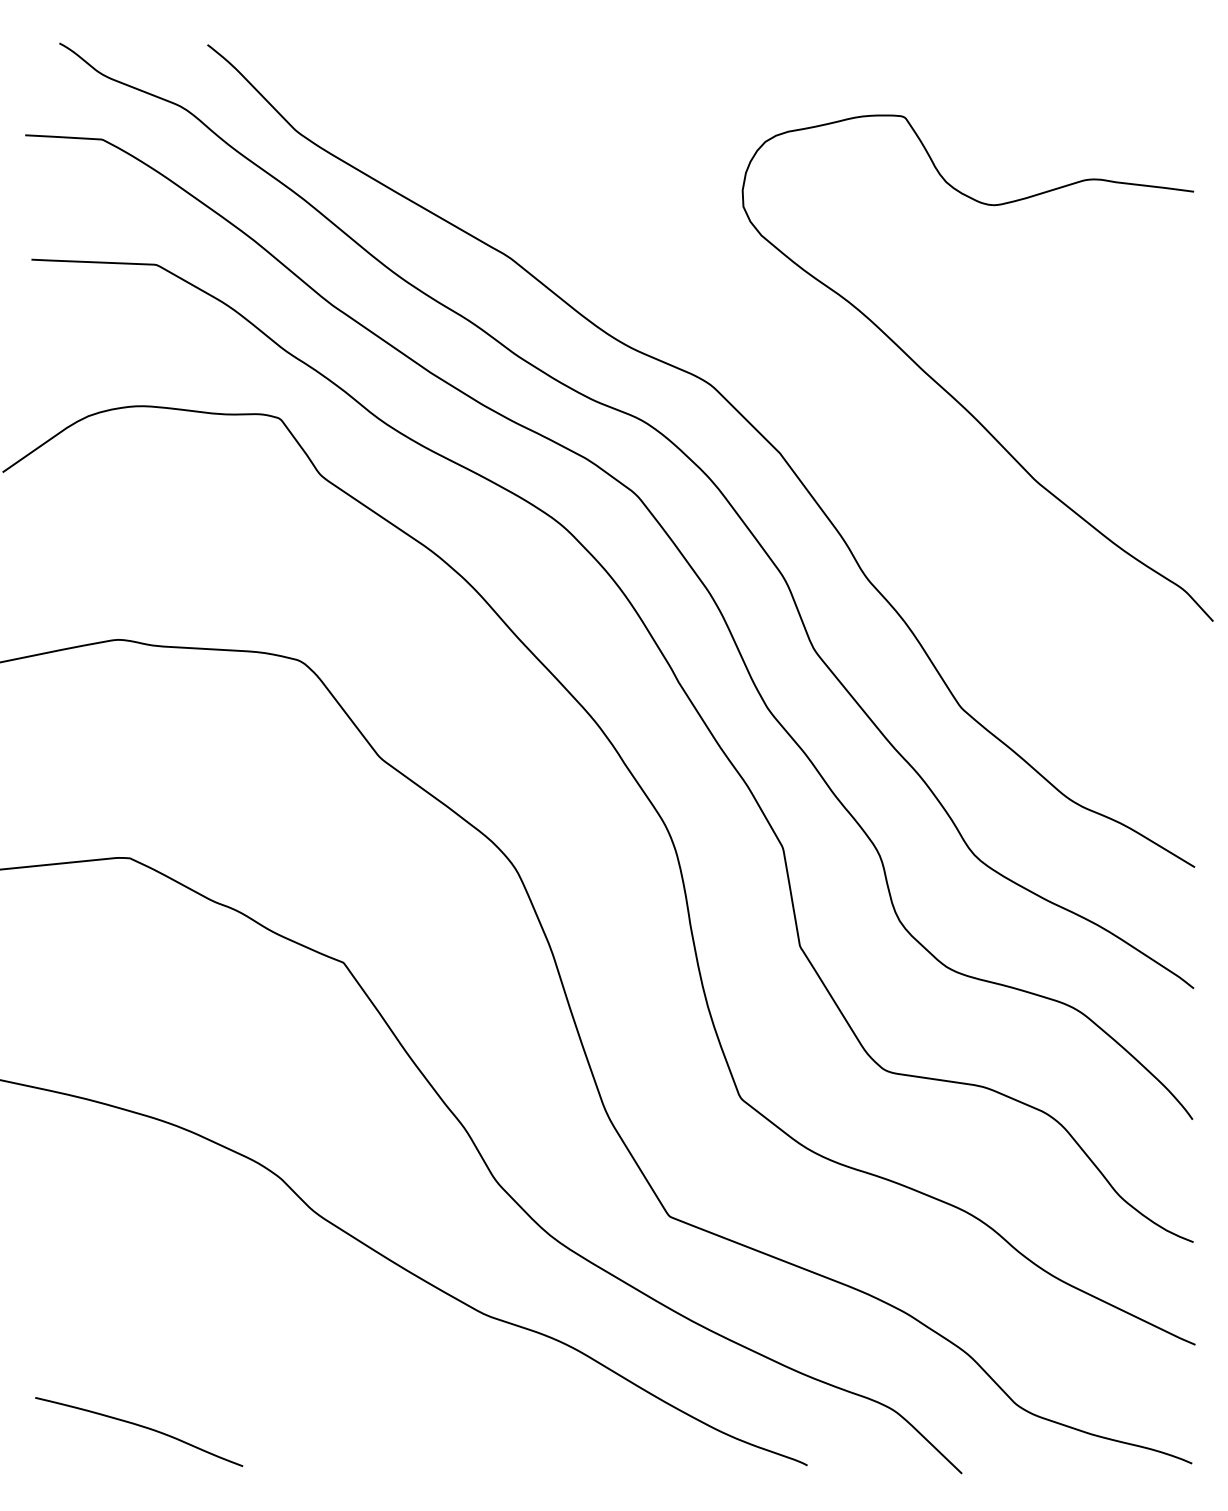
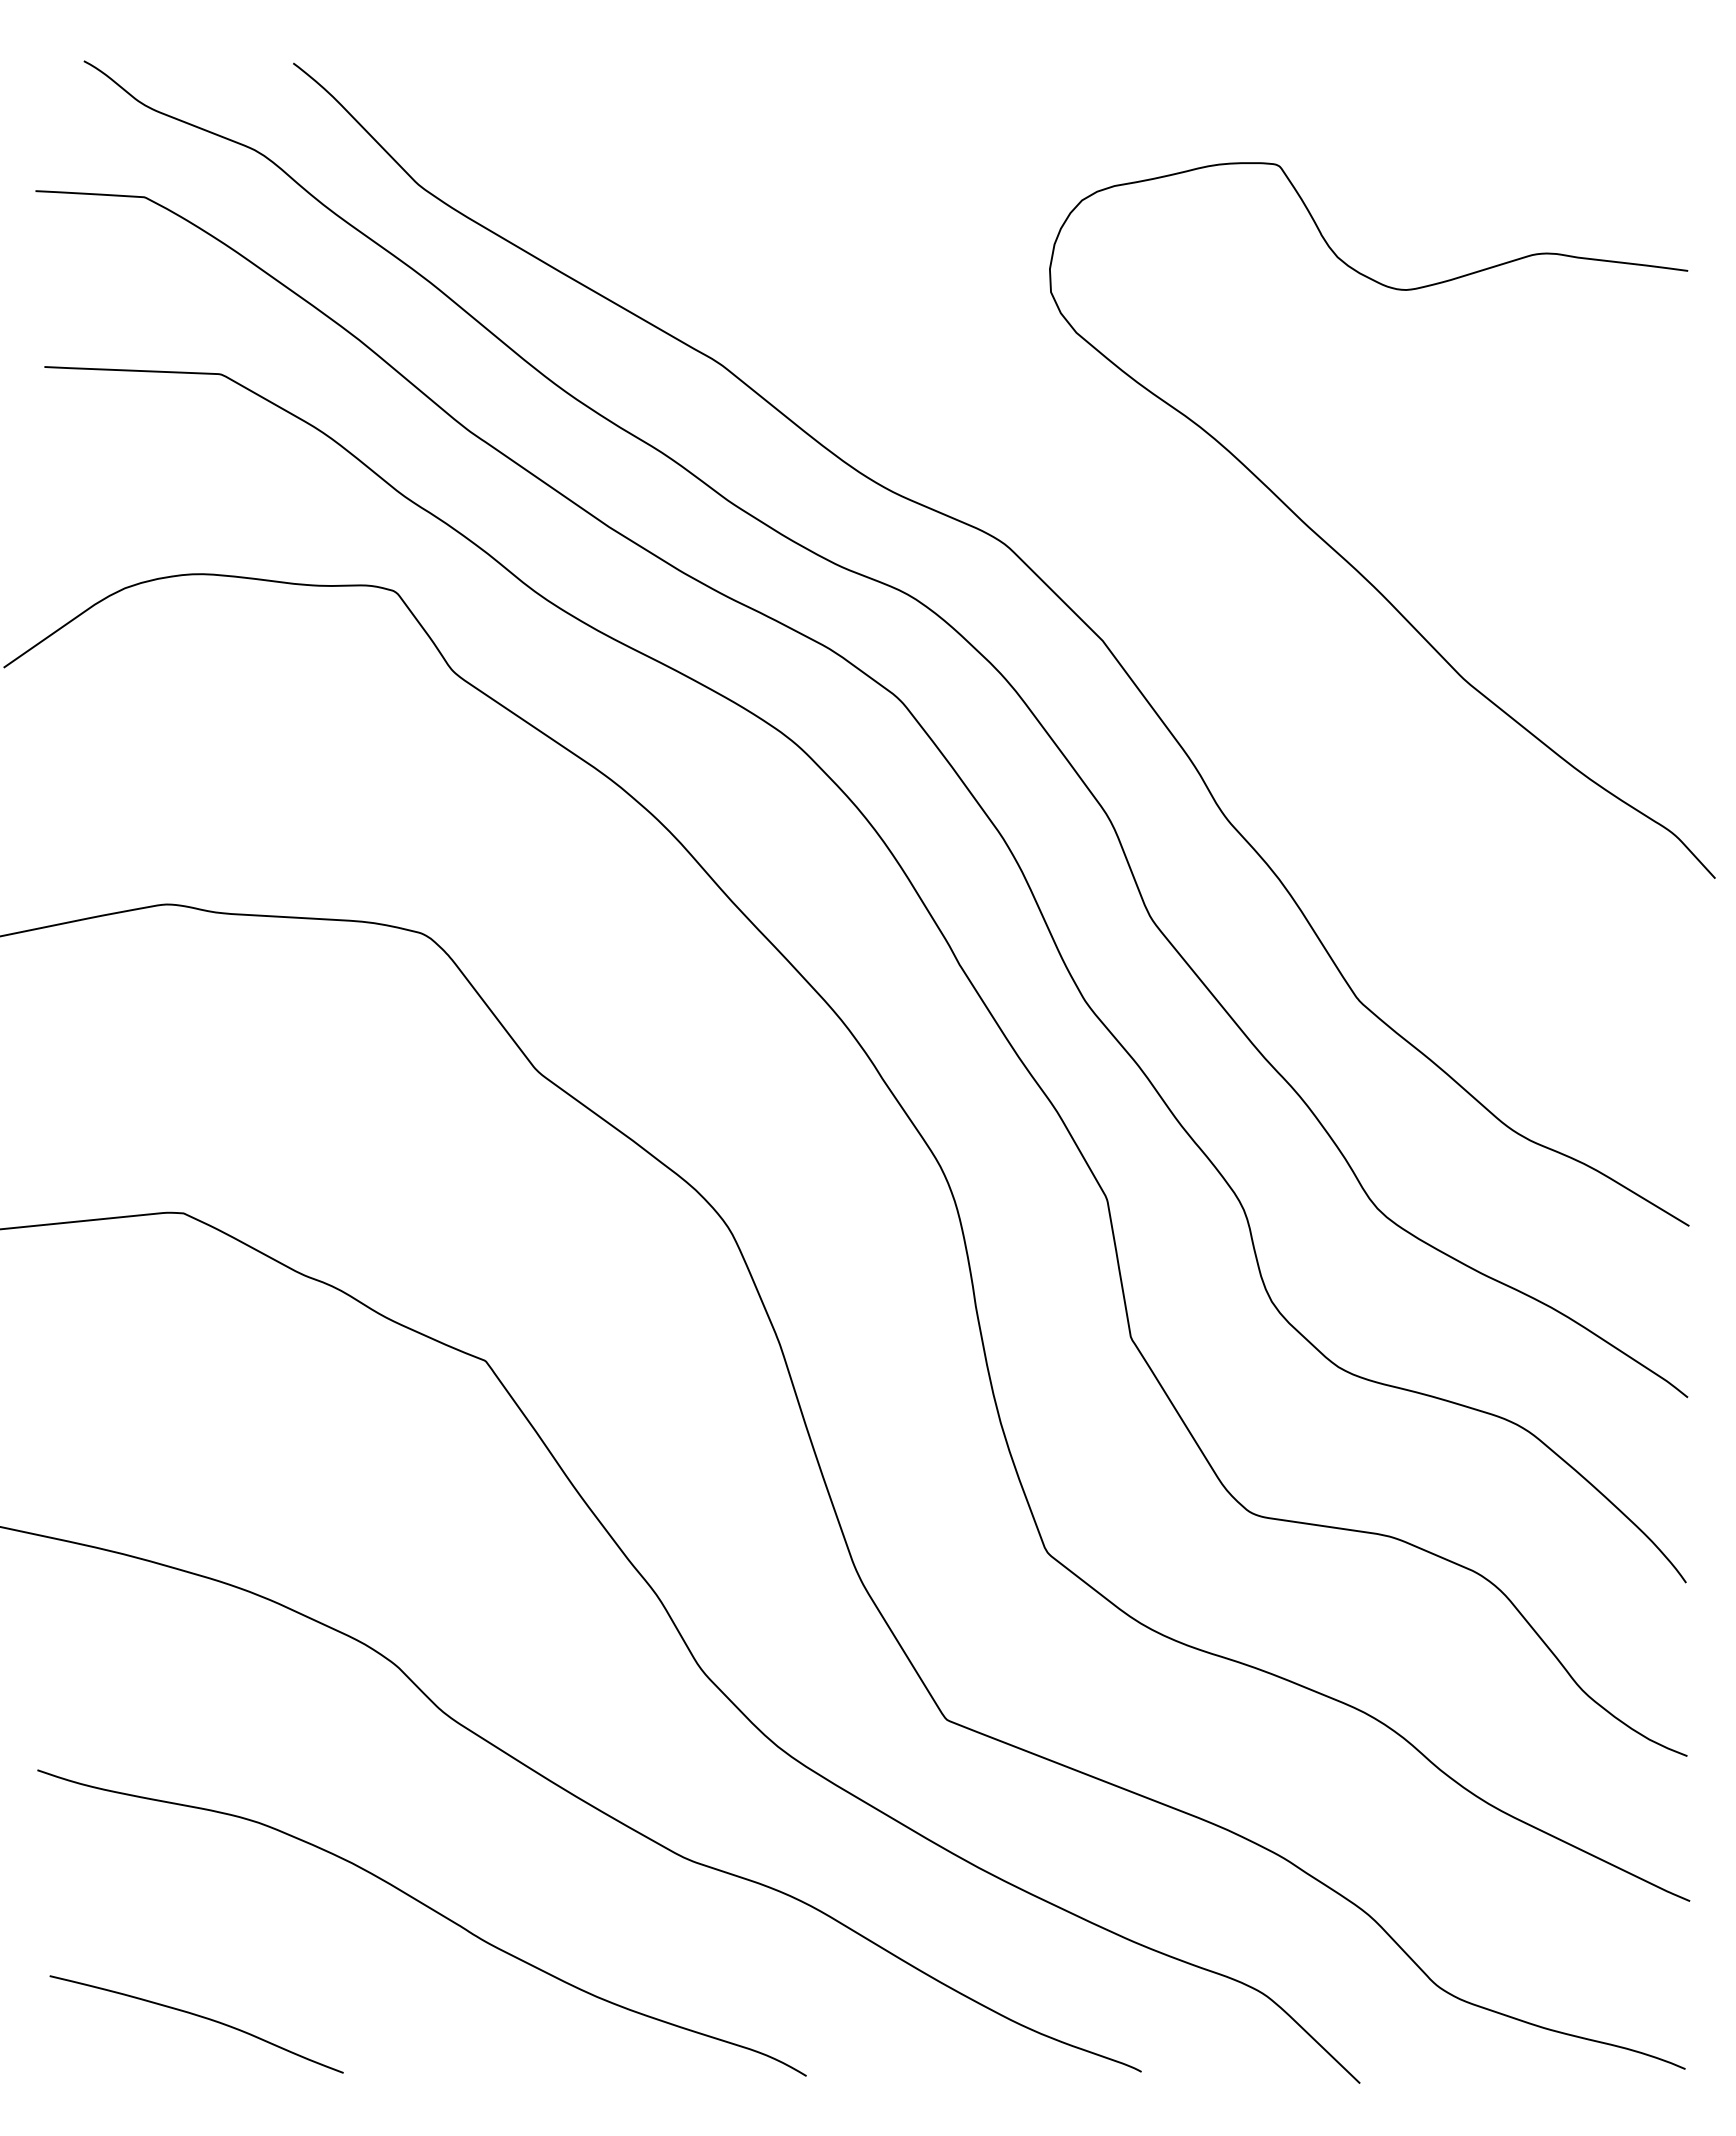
curve: (303, 1349) -> (428, 1908), added

